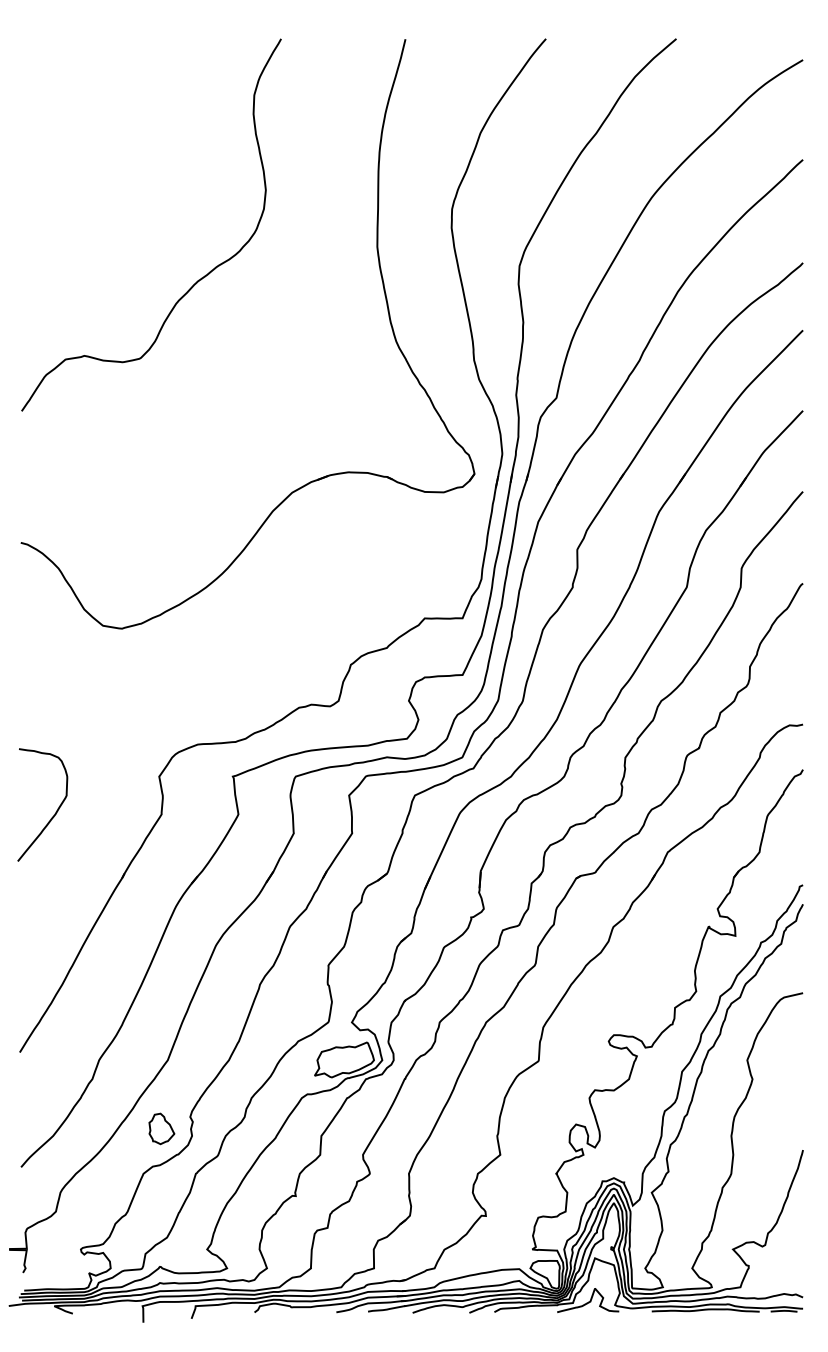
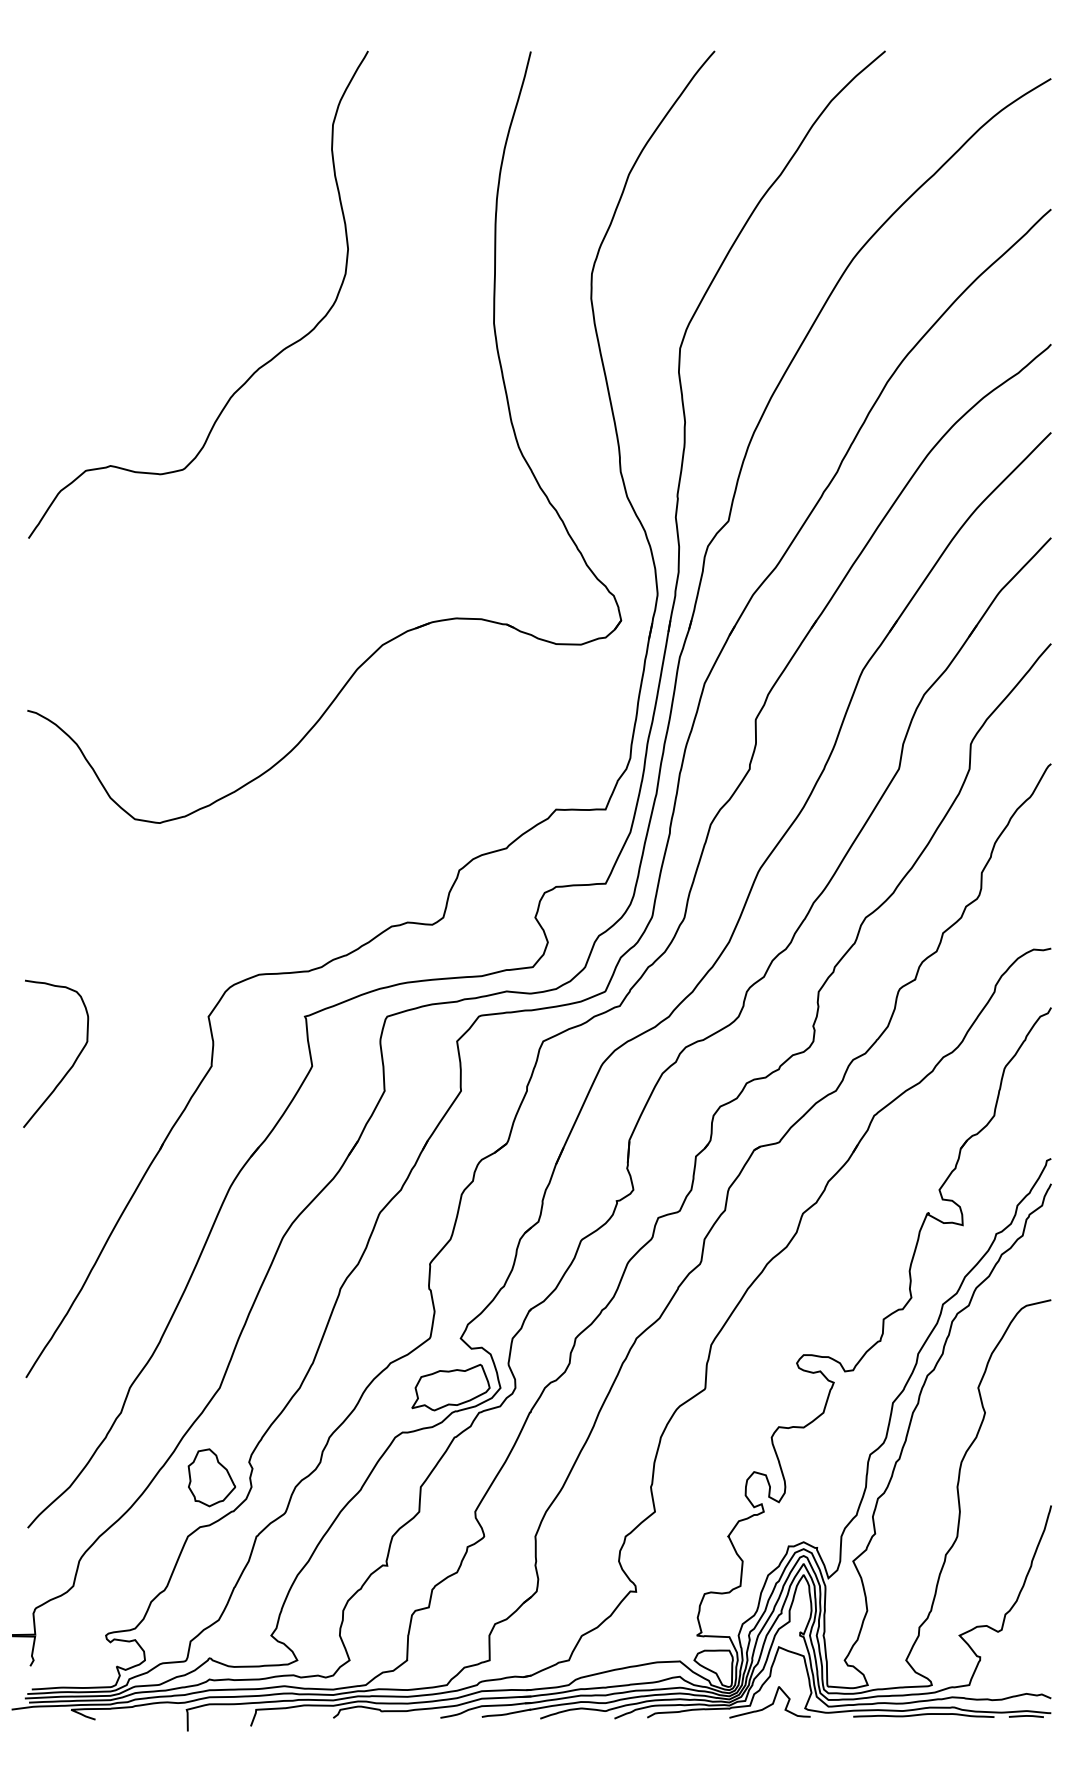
part: (161, 1128) -> (211, 1477), size x1.43

